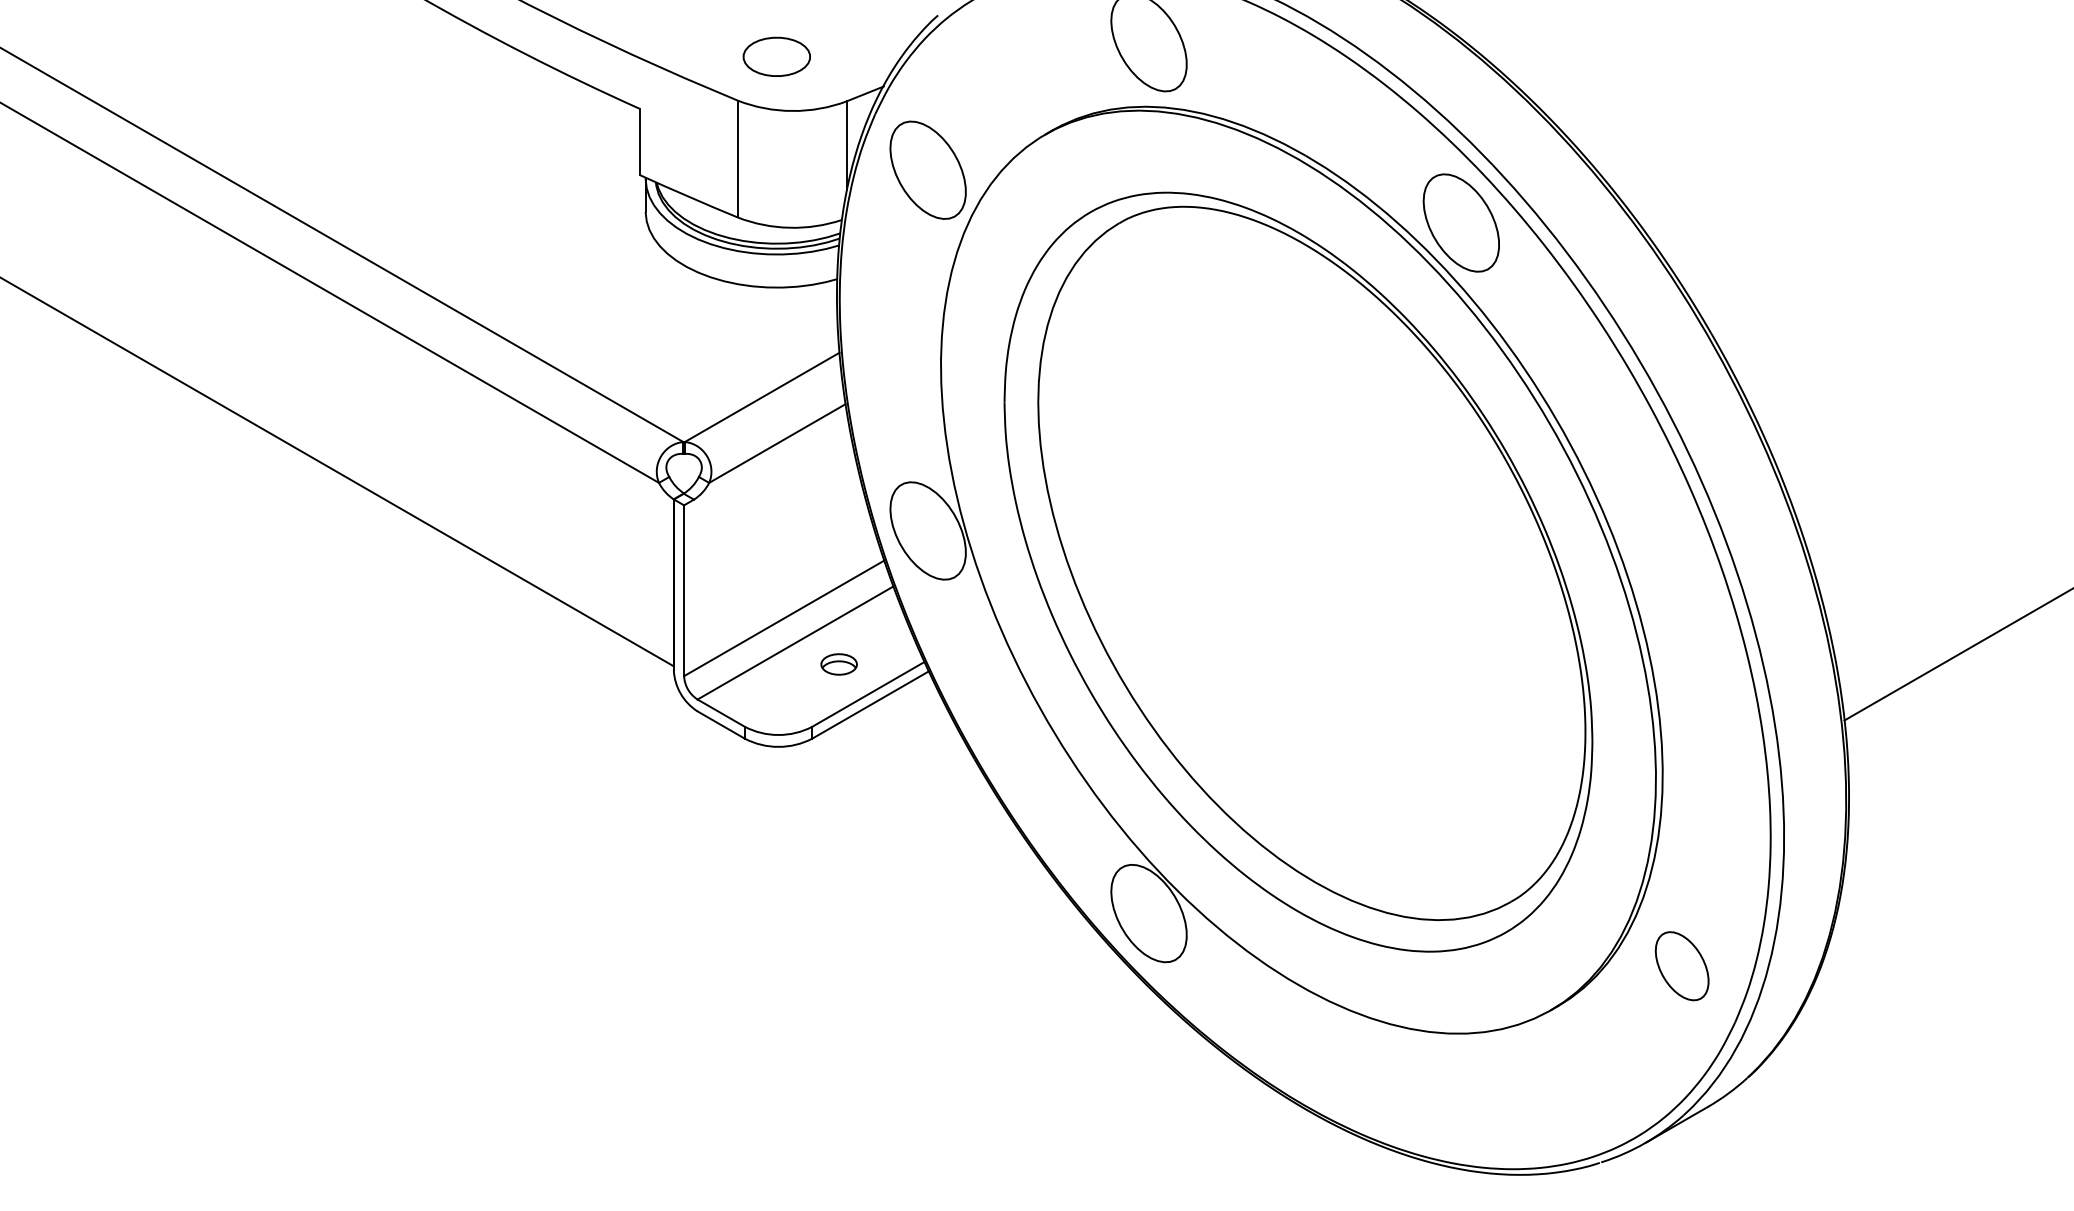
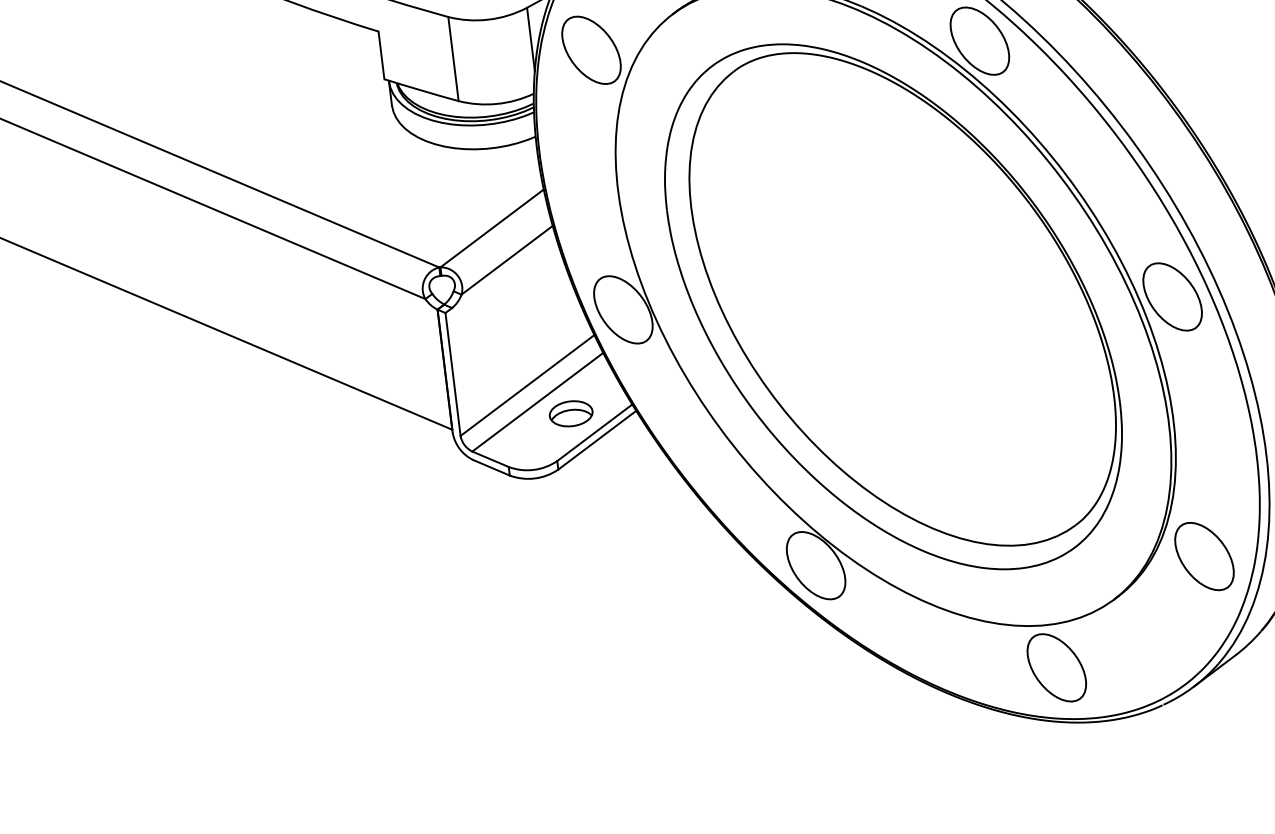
part: (1681, 605) -> (1172, 296), added
part: (838, 664) -> (570, 413), size x1.67
part: (1681, 965) -> (1203, 556), size x1.43
part: (1460, 1093) -> (1056, 667), added

